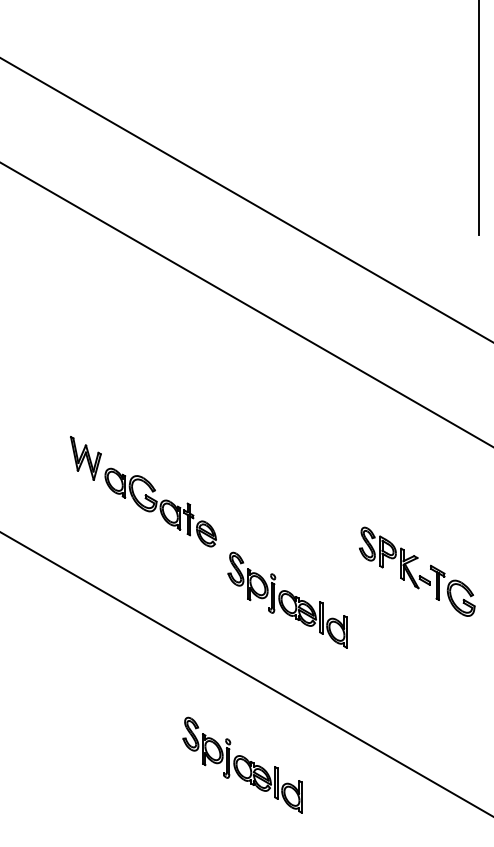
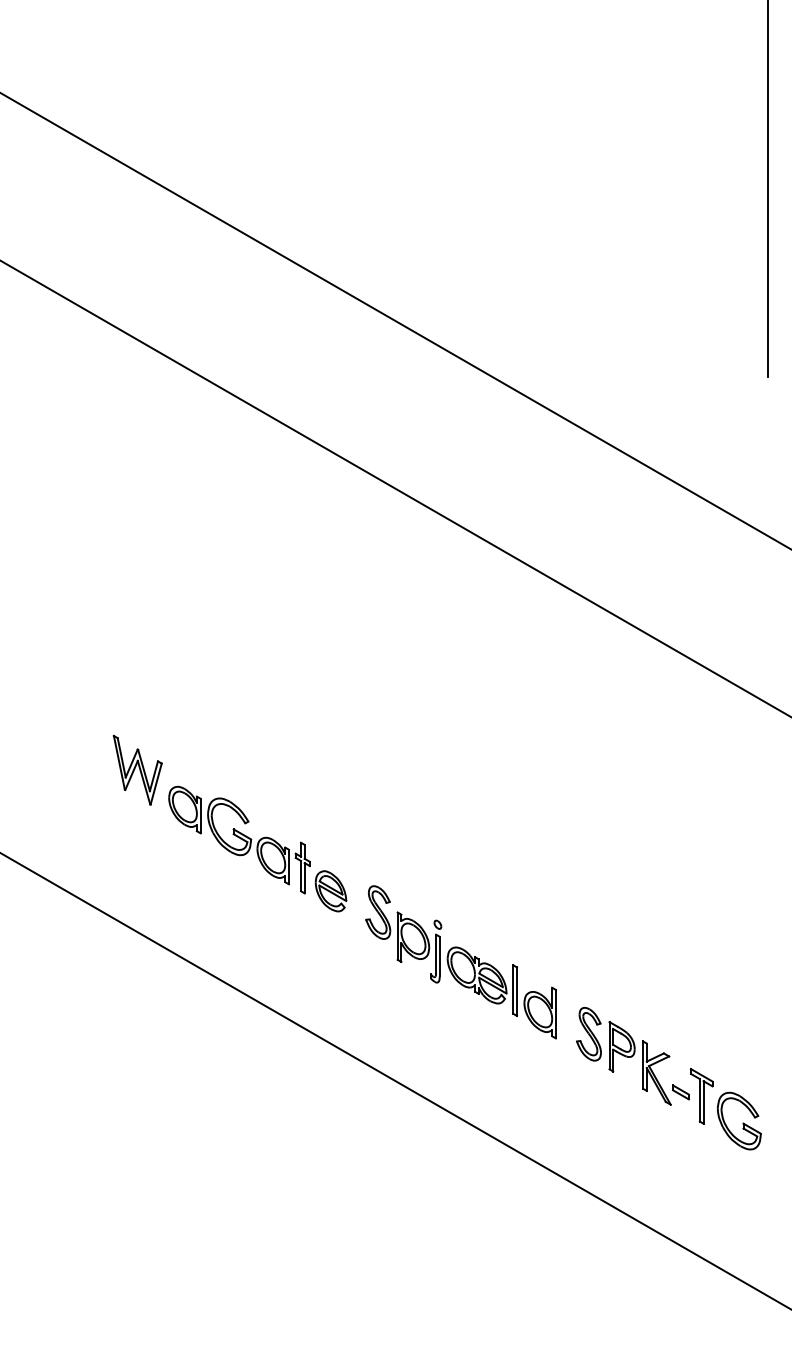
part: (143, 491) -> (230, 823), moved
part: (417, 571) -> (669, 1078), moved
part: (242, 764) -> (388, 1225), removed

